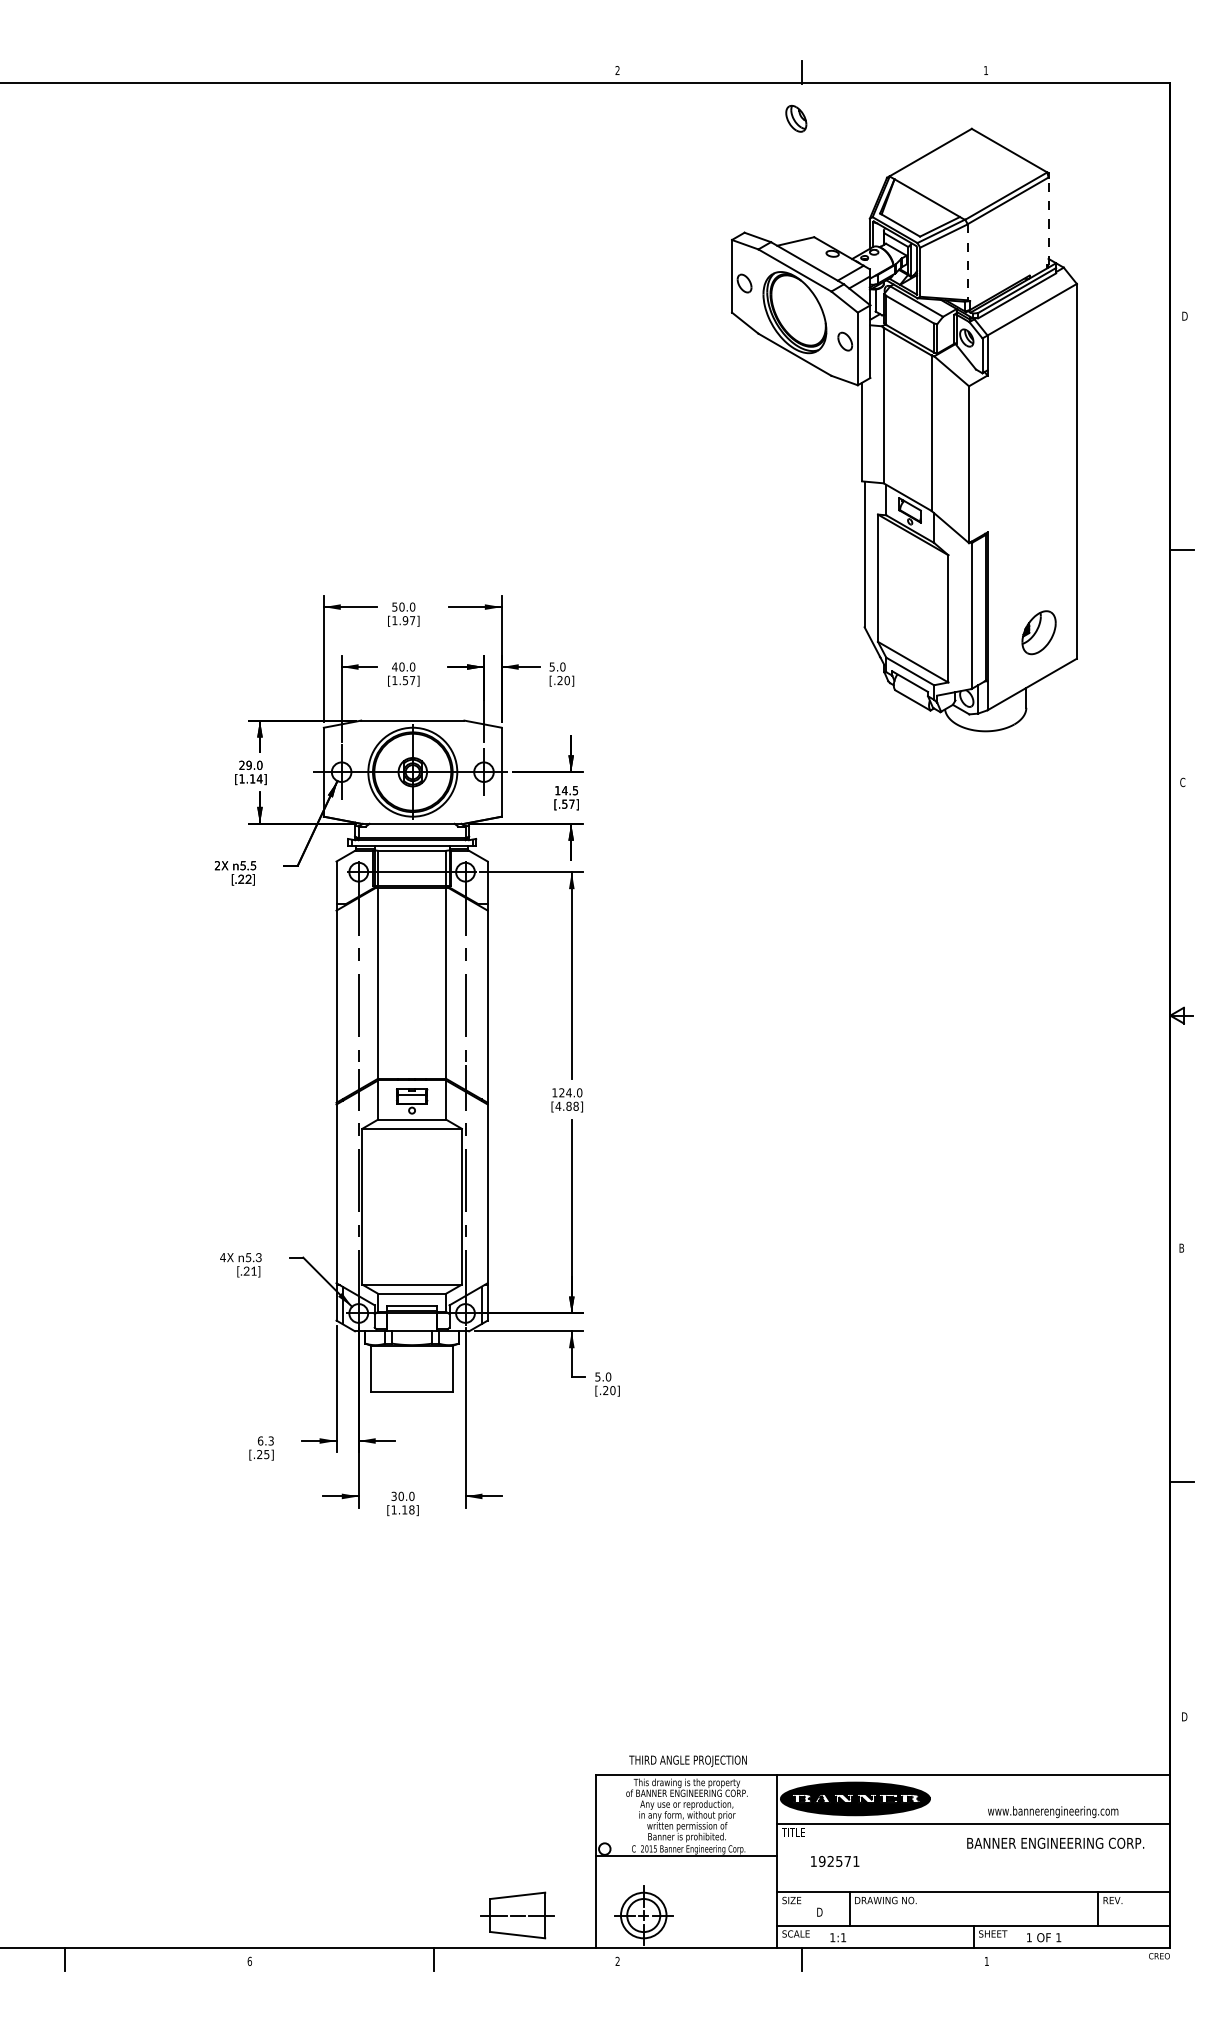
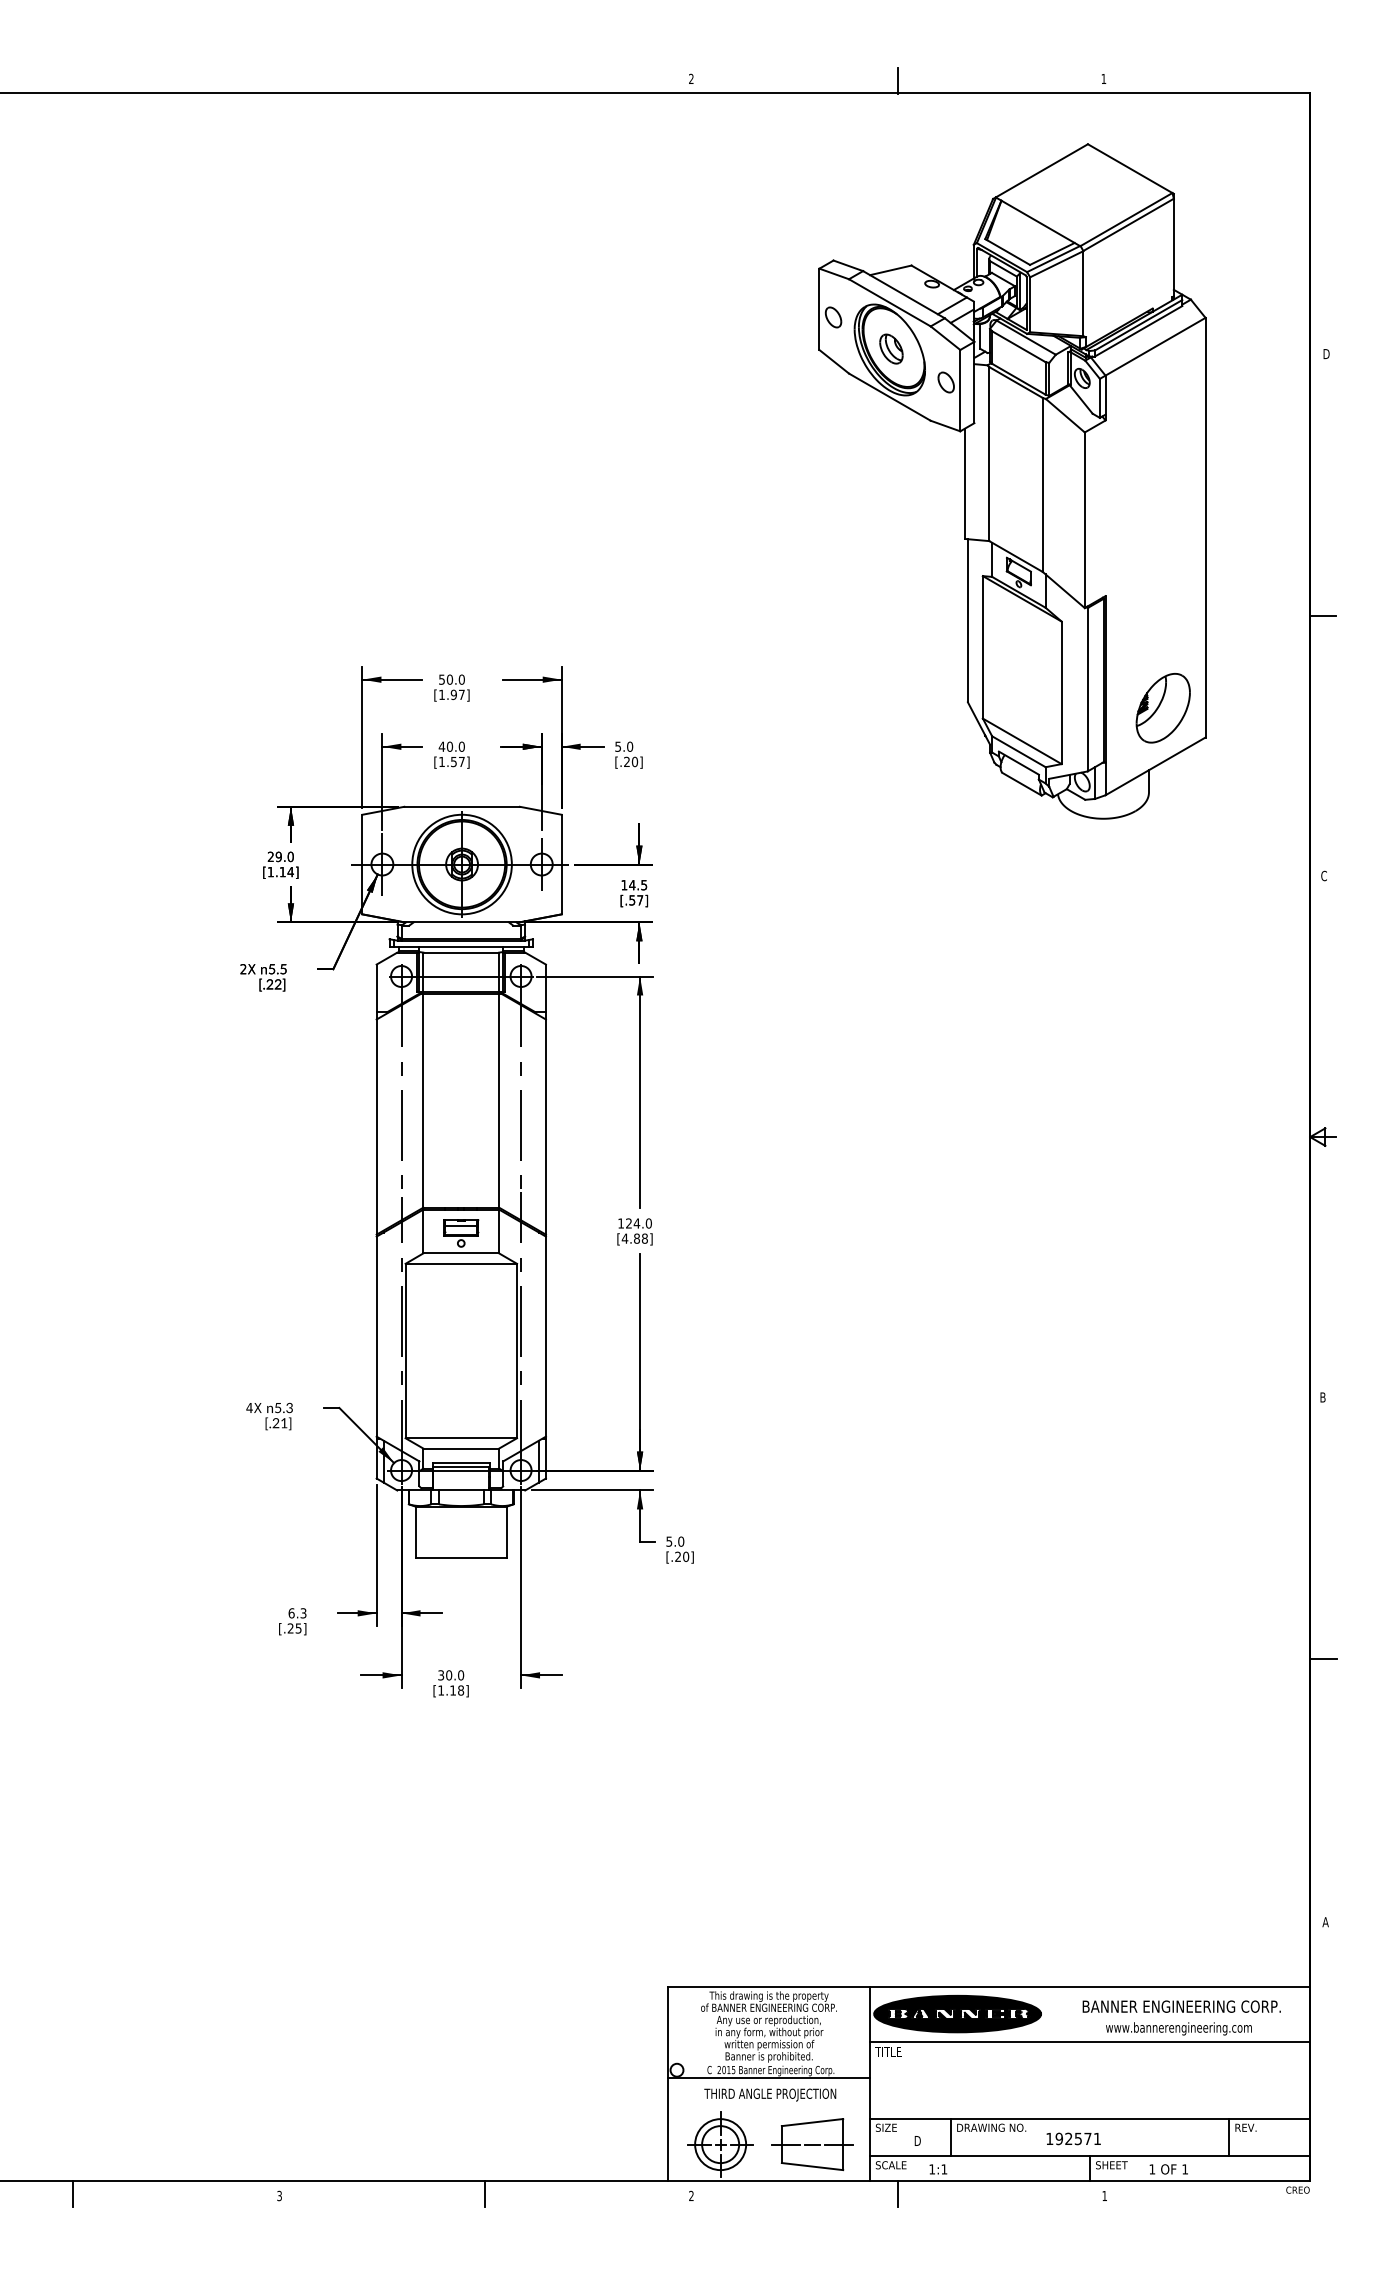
part: (796, 118) -> (891, 348), moved
line: (1048, 221) -> (1173, 247), dashed -> solid
line: (967, 262) -> (1083, 293), dashed -> solid
part: (1038, 632) -> (1162, 708), size x1.43
text: (1184, 1716) -> (1326, 1921), D -> A
text: (687, 1760) -> (769, 2094), moved
text: (1055, 1842) -> (1181, 2005), moved
text: (835, 1861) -> (1074, 2138), moved
part: (517, 1915) -> (812, 2144), moved
text: (249, 1960) -> (279, 2194), 6 -> 3

